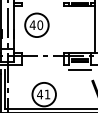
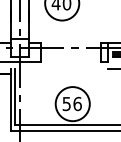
text: (43, 94) -> (71, 103), 41 -> 56

